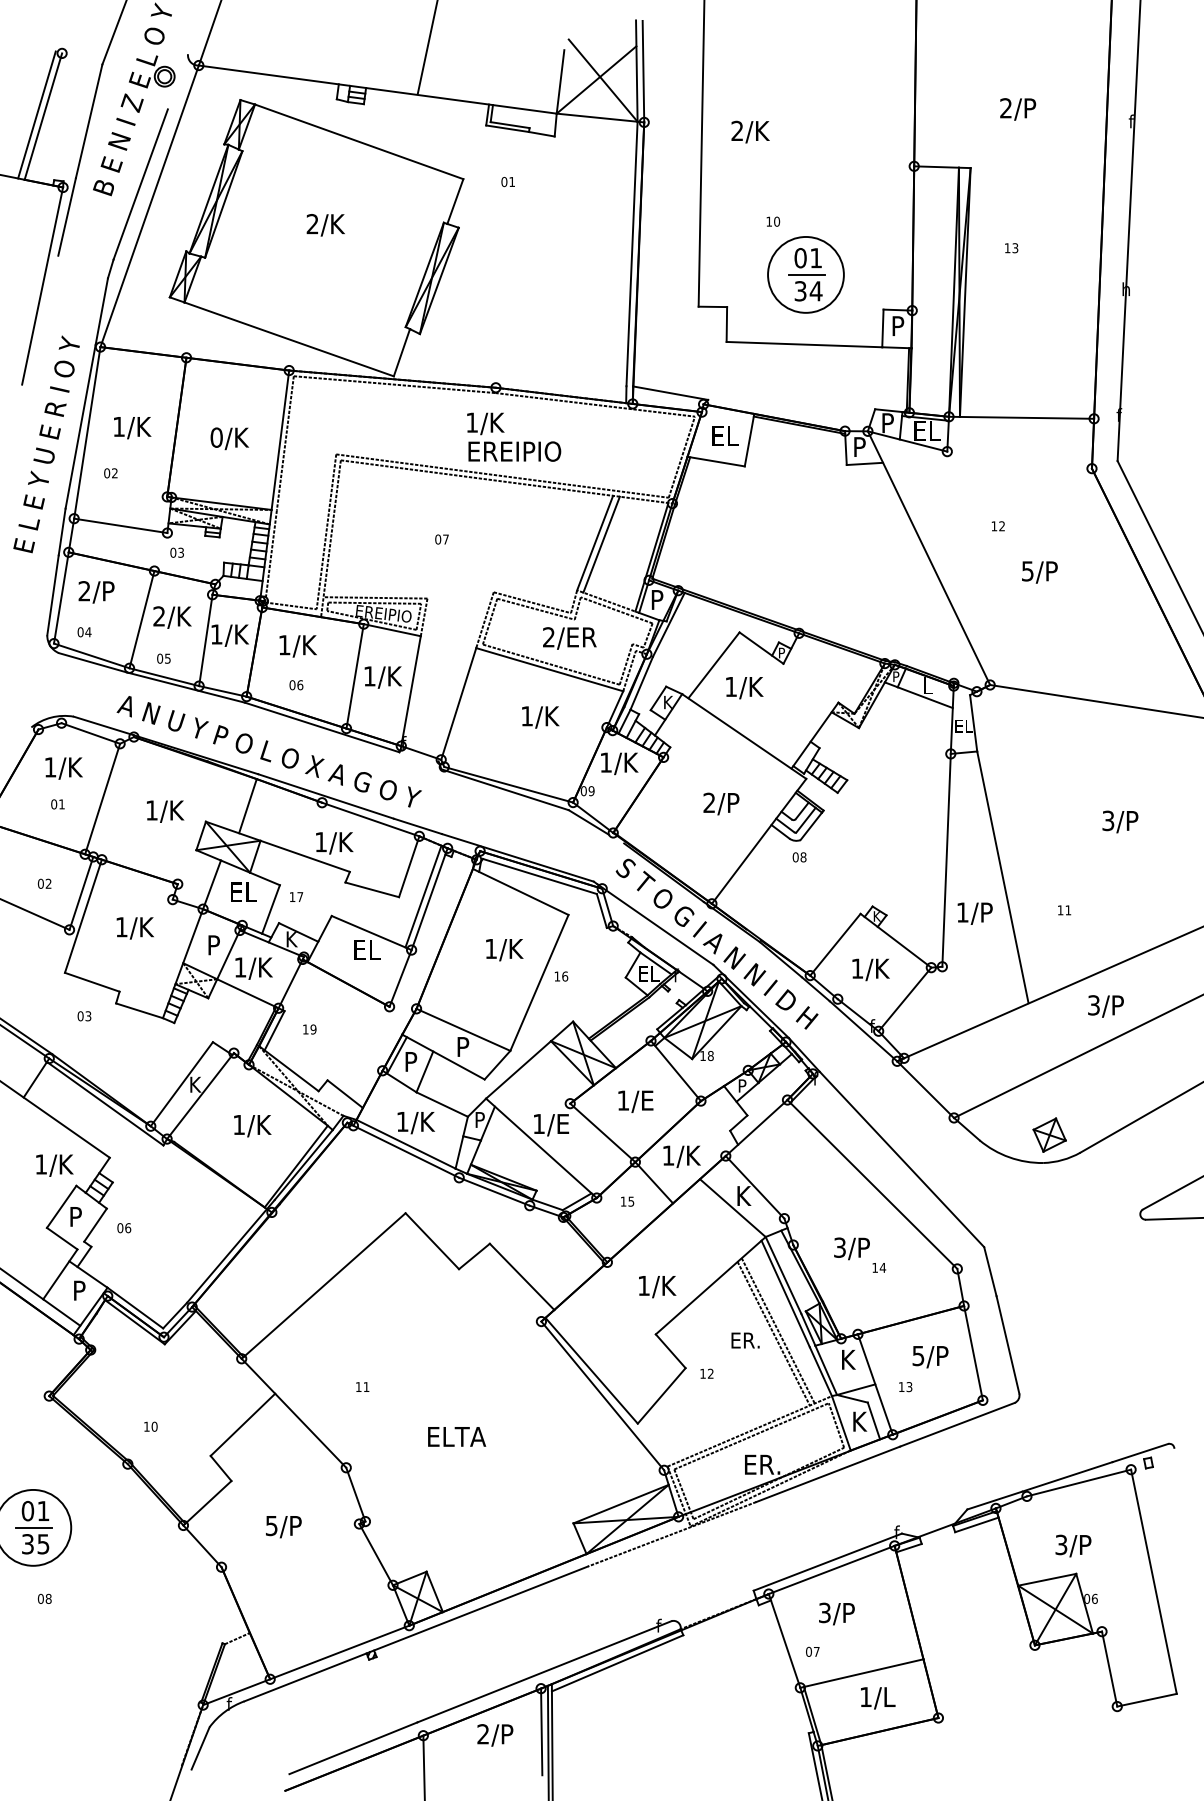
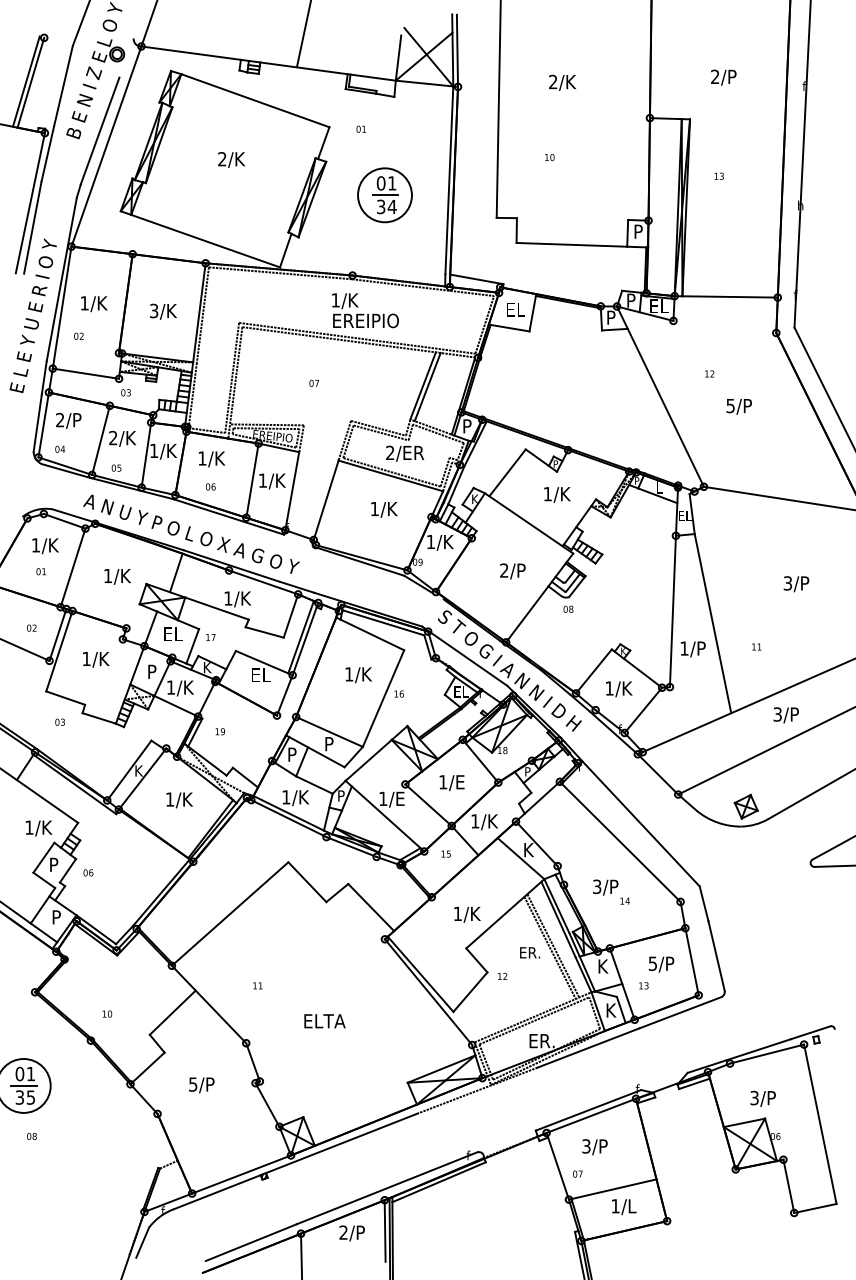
text: (750, 131) -> (562, 82), moved
part: (805, 275) -> (384, 195), moved
line: (45, 320) -> (32, 227), added
text: (215, 436) -> (153, 310), 0/K -> 3/K
text: (744, 687) -> (557, 494), moved

